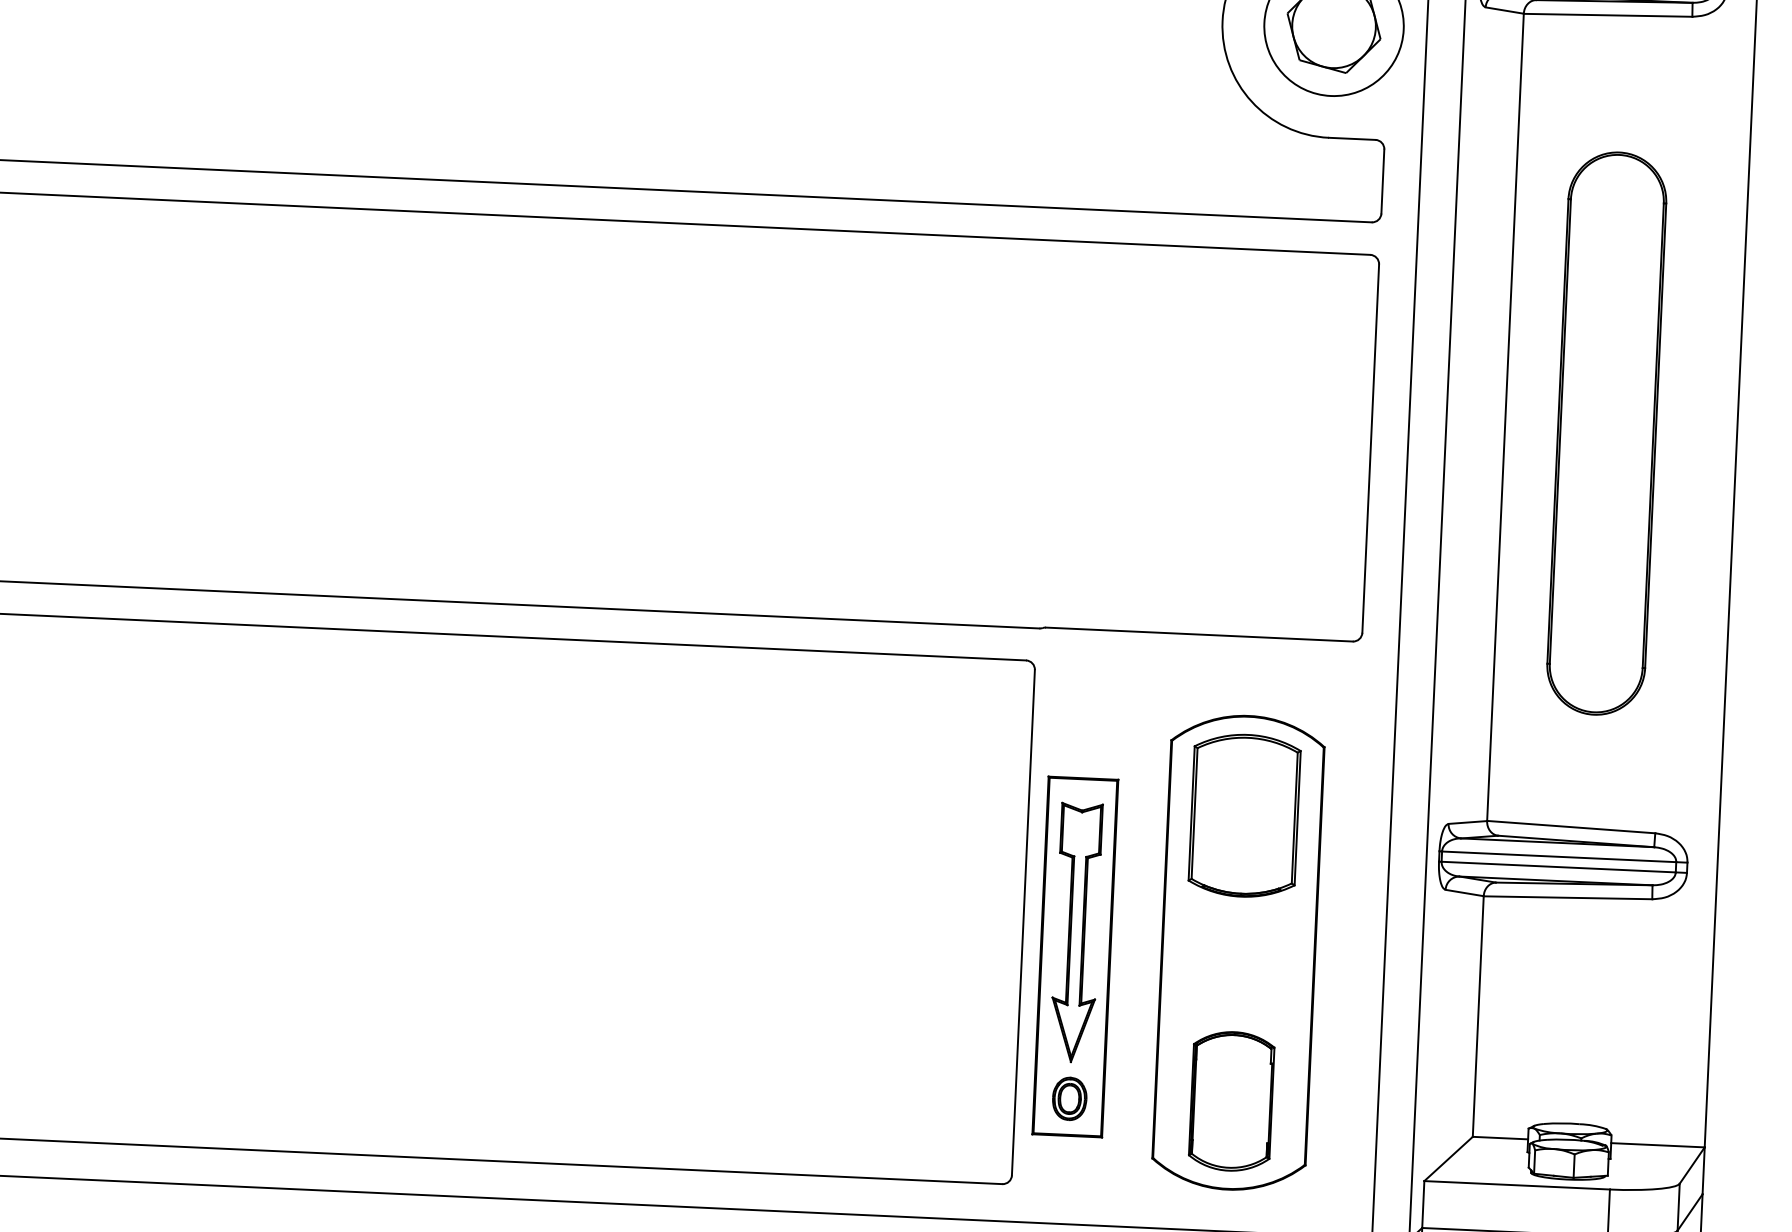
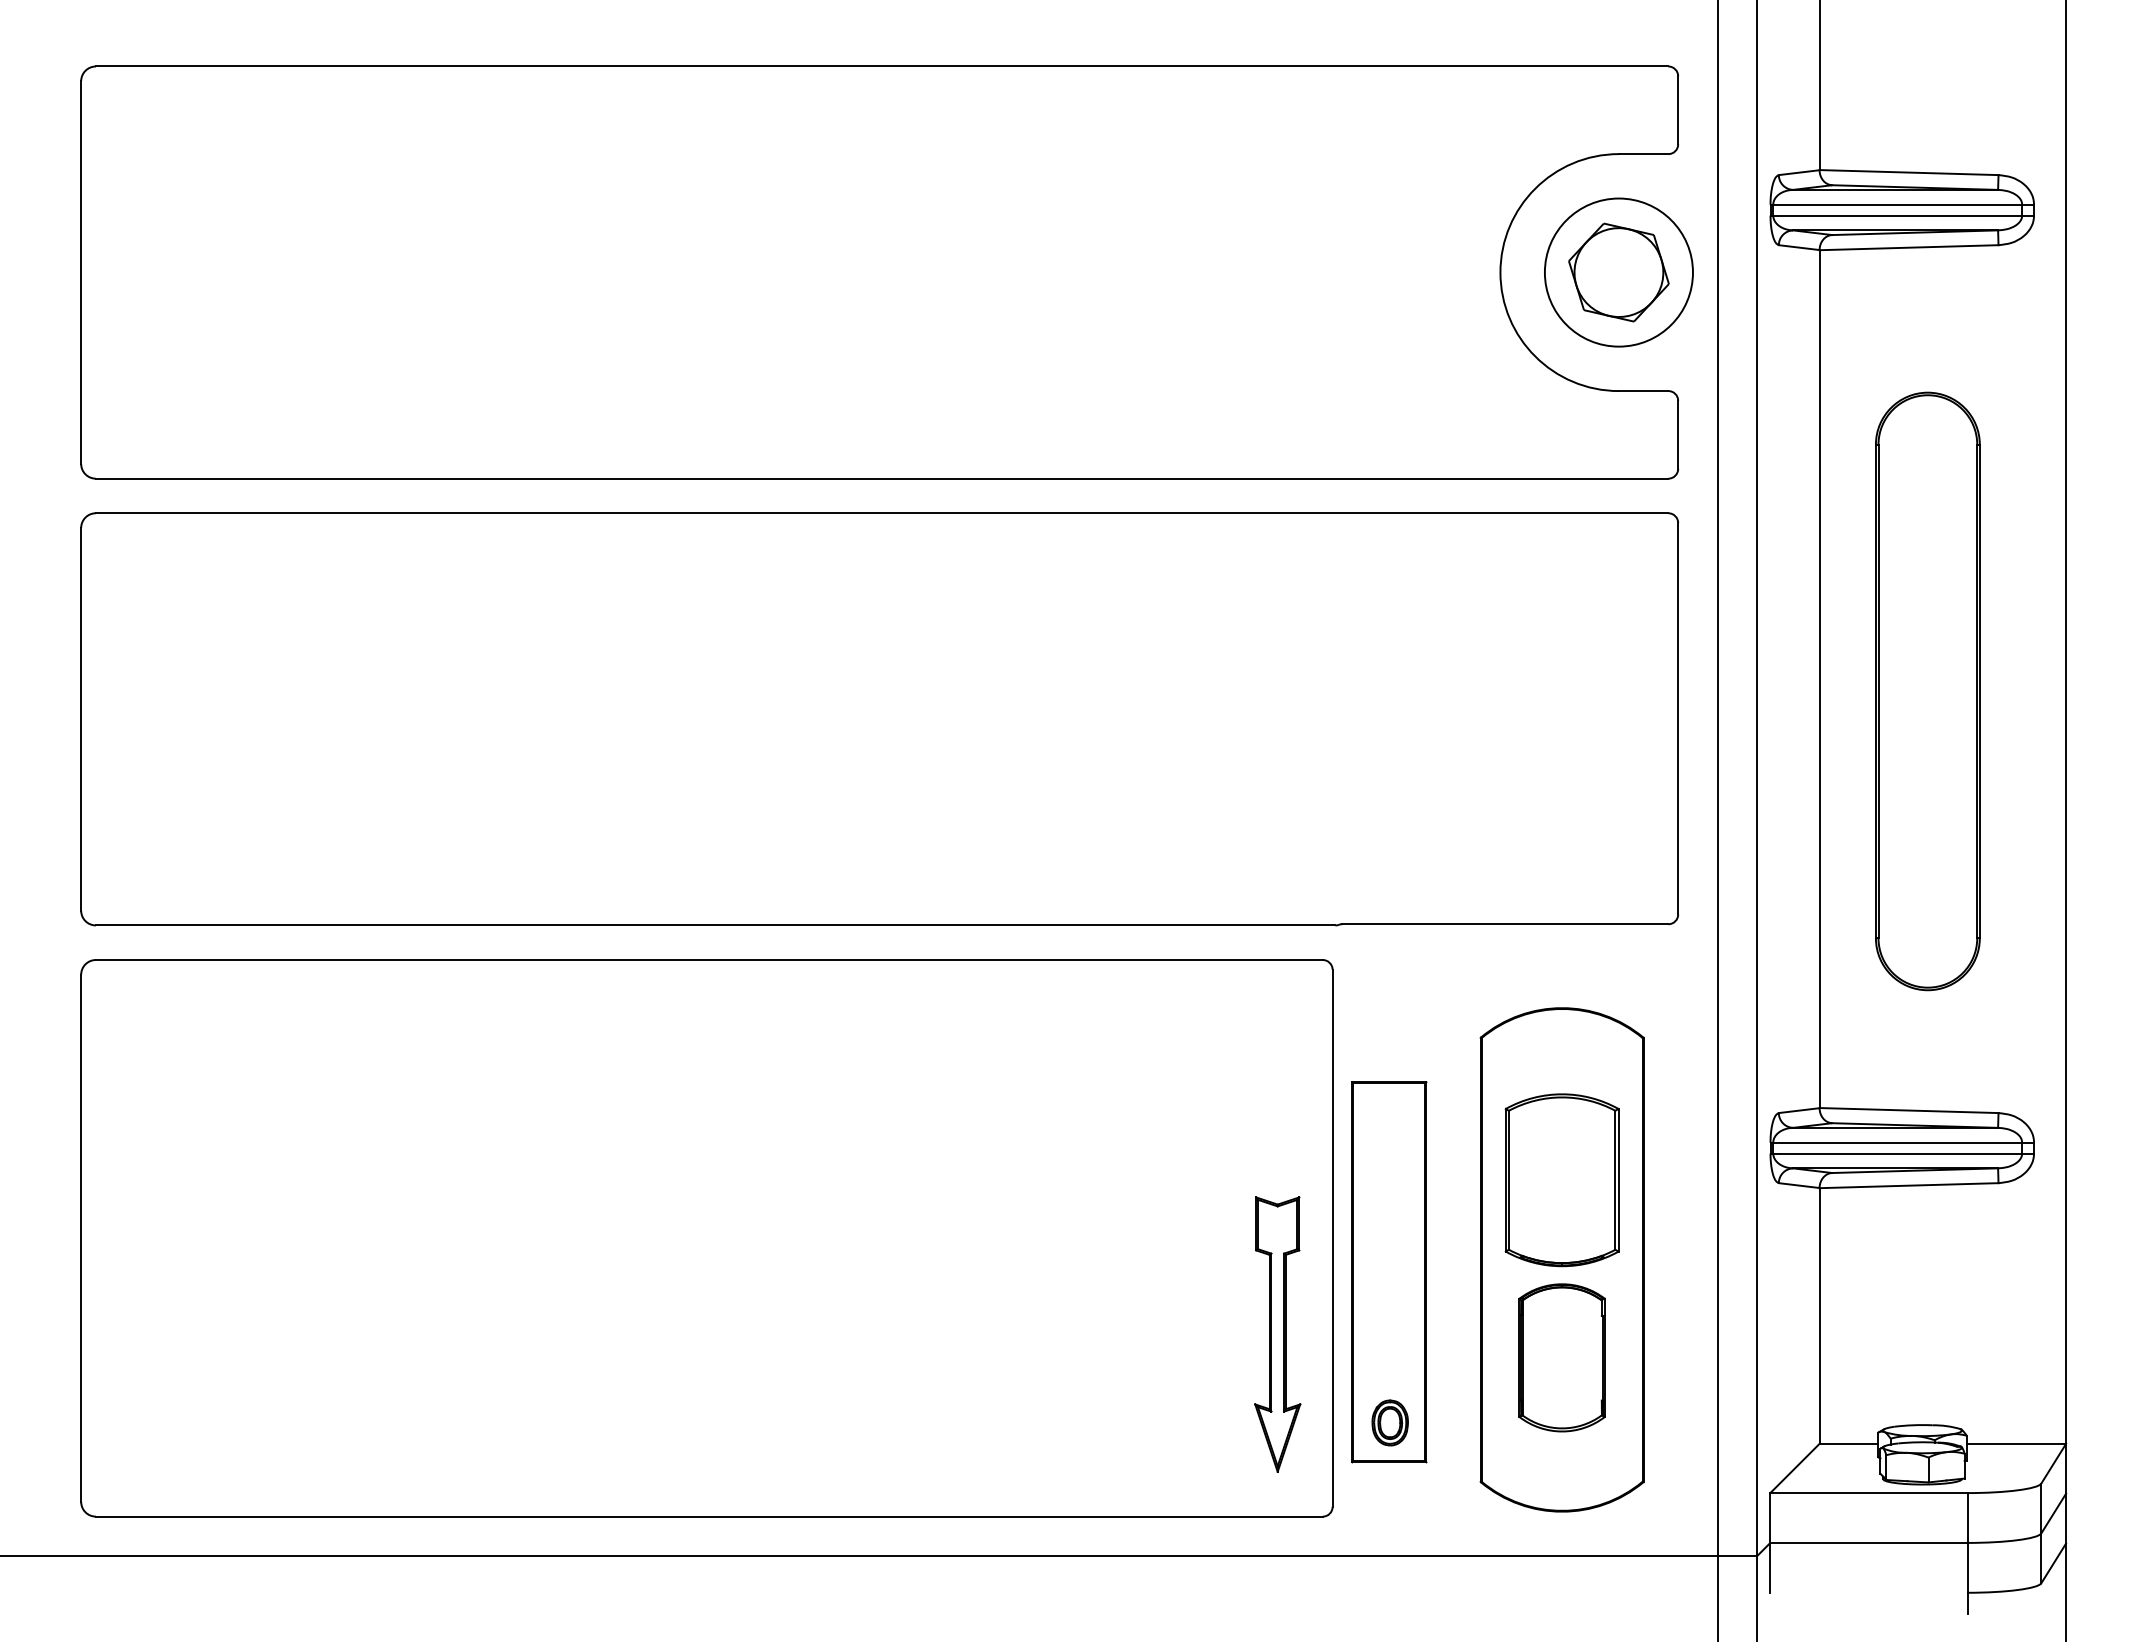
part: (1244, 815) -> (1561, 1180), moved
part: (1076, 932) -> (1277, 1334), moved
part: (1231, 1101) -> (1561, 1357), moved

